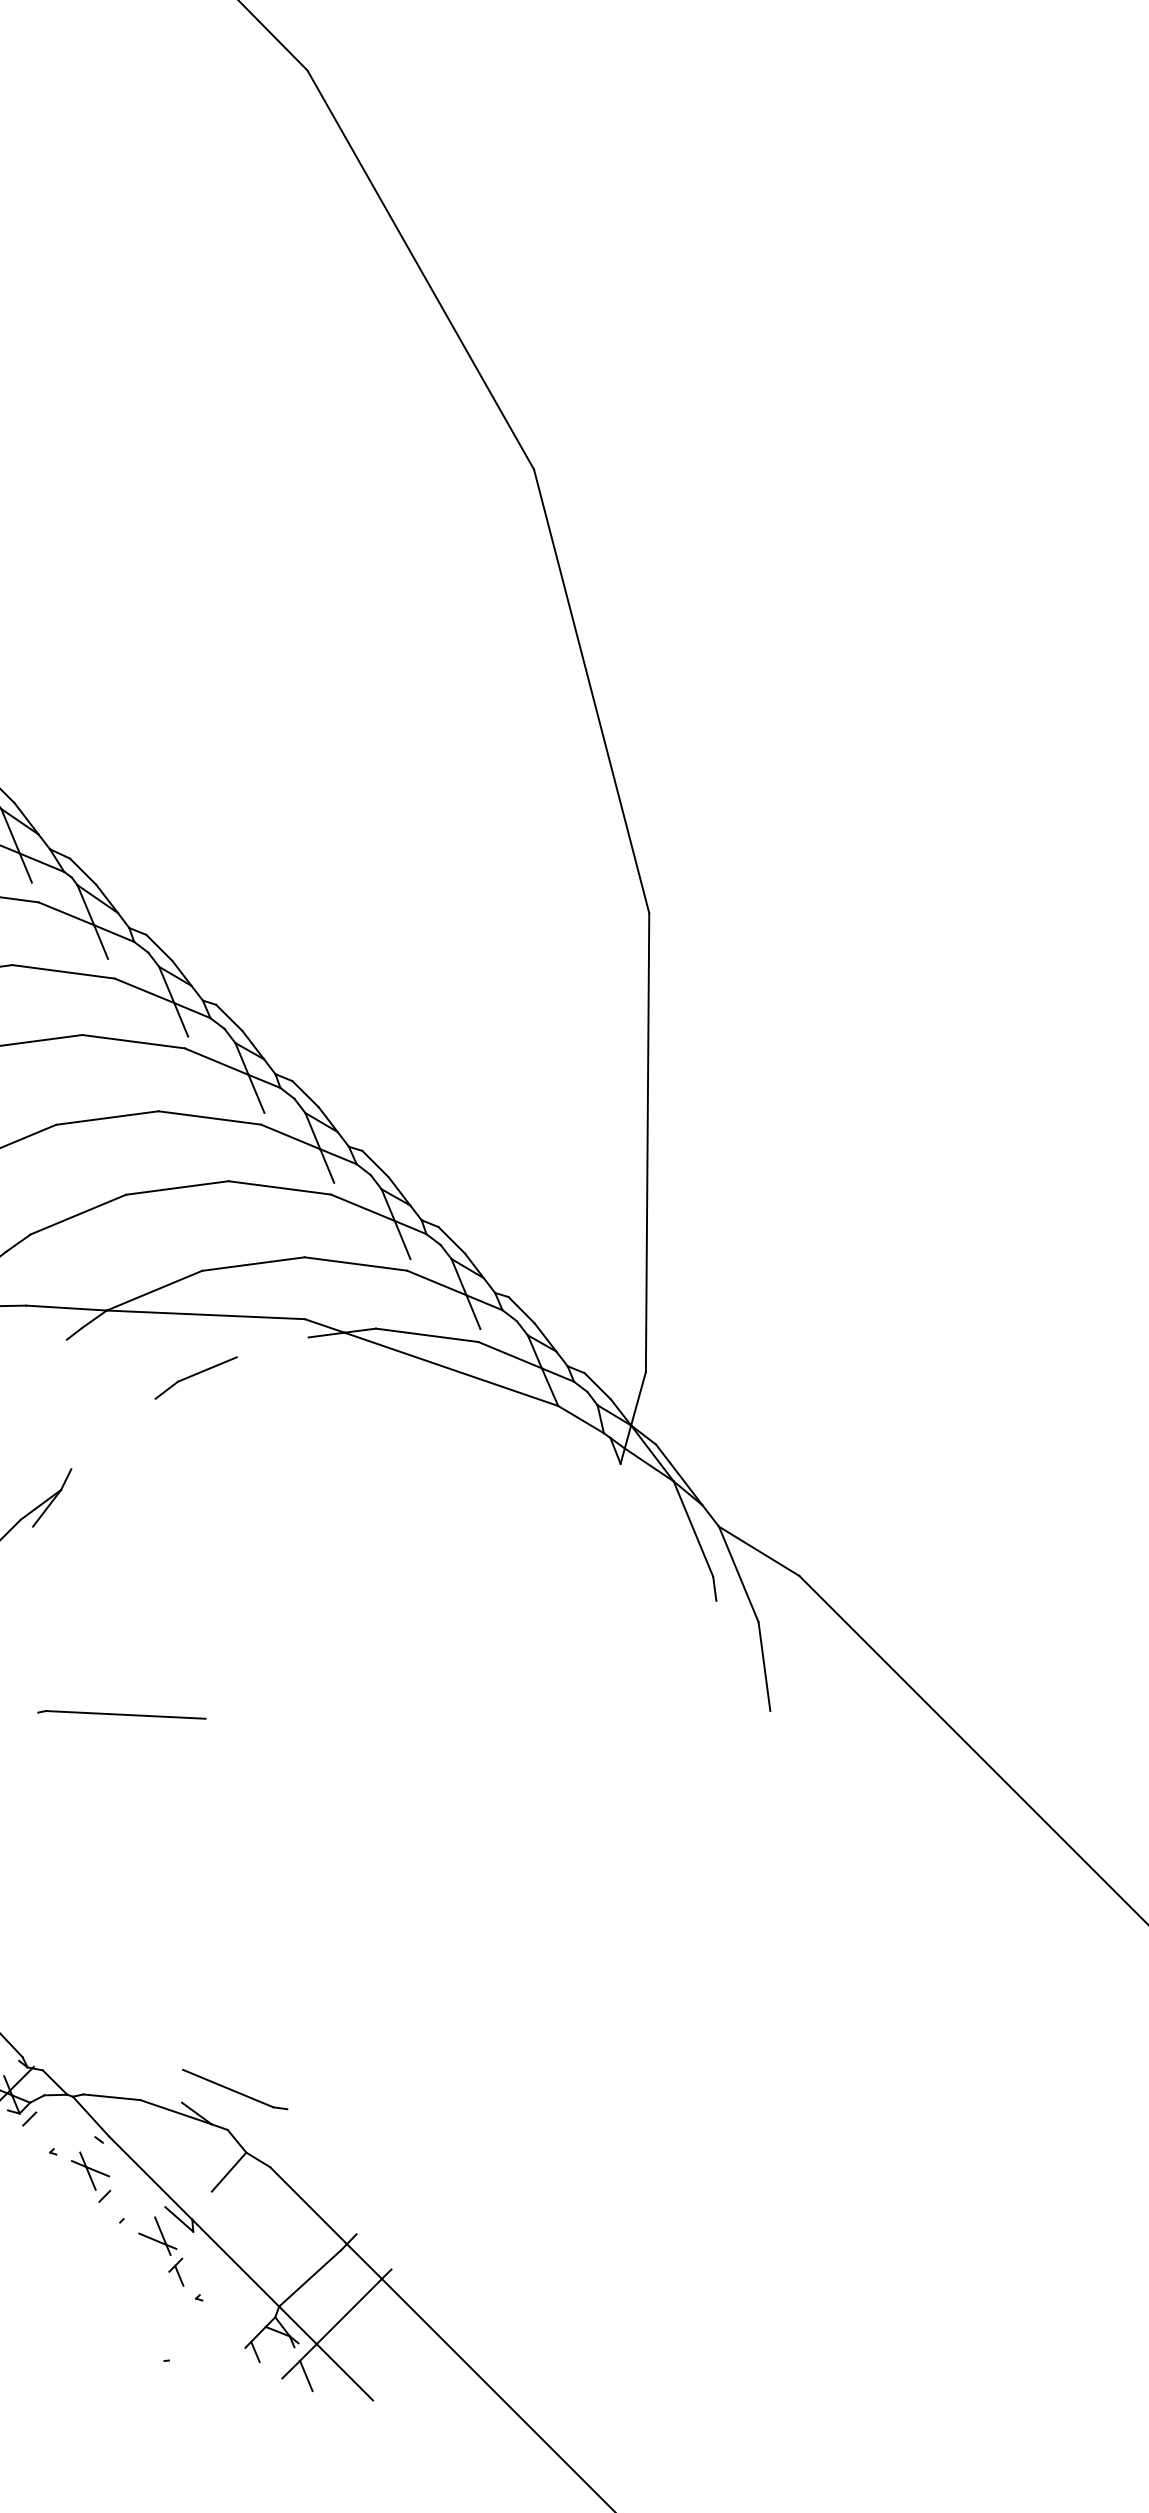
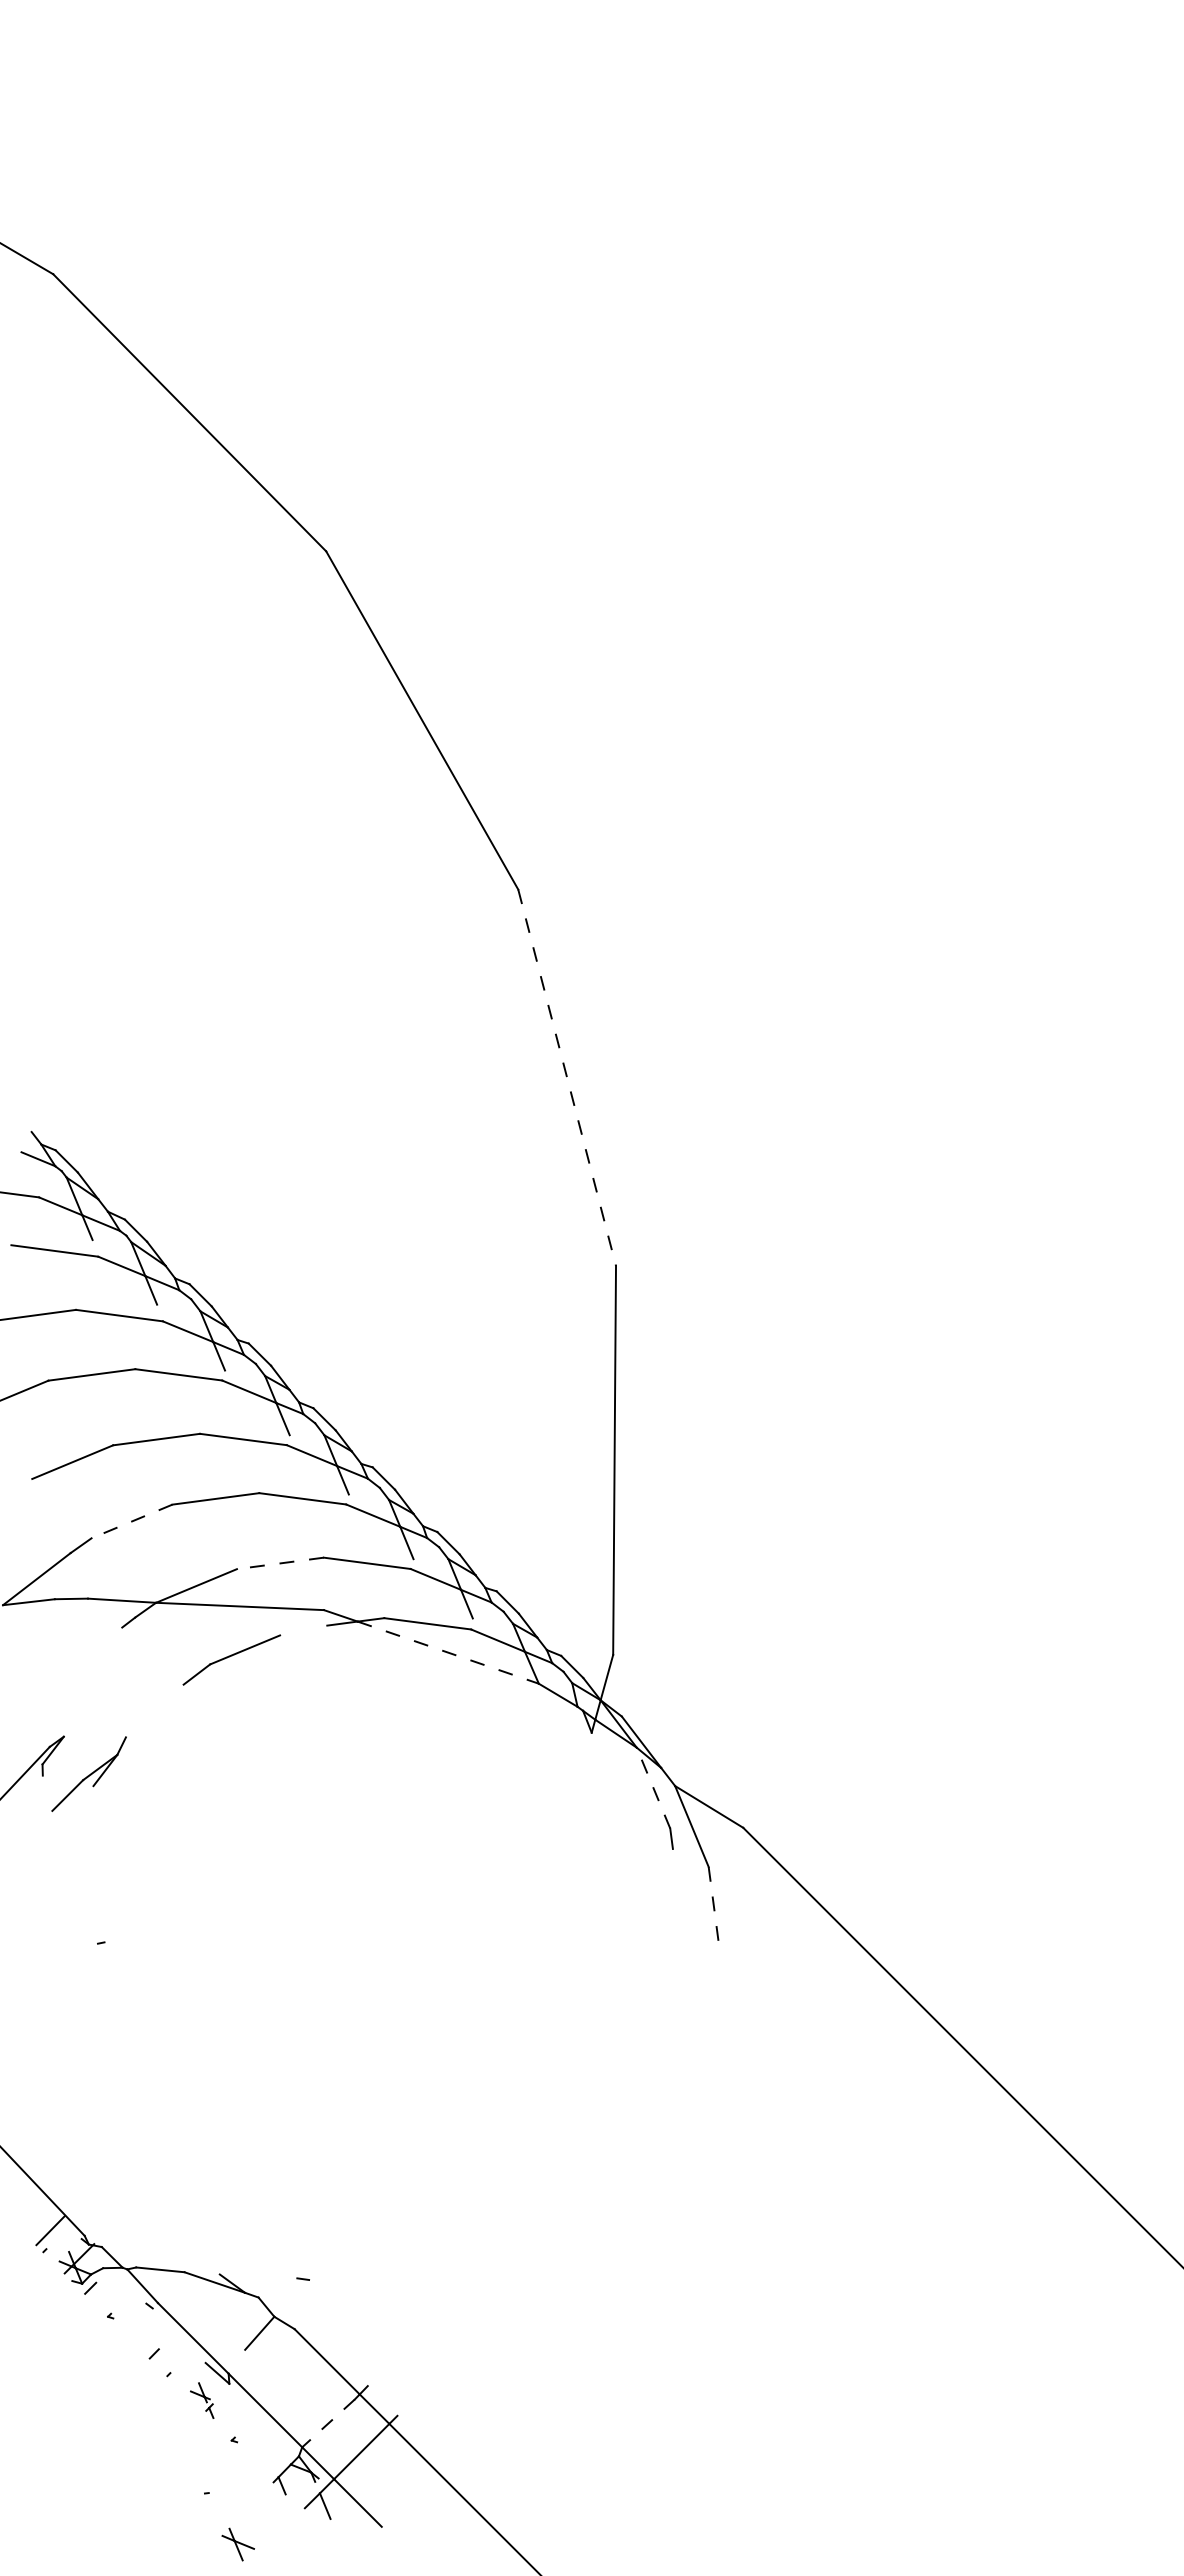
line: (592, 692) -> (567, 1078), solid -> dashed
line: (78, 1214) -> (132, 1521), solid -> dashed
line: (253, 1264) -> (280, 1563), solid -> dashed
line: (451, 1369) -> (448, 1652), solid -> dashed
part: (195, 1377) -> (231, 1659), size x1.4
line: (693, 1529) -> (653, 1788), solid -> dashed
line: (764, 1667) -> (713, 1905), solid -> dashed
line: (124, 1714) -> (171, 1945), removed
line: (227, 2088) -> (258, 2262), removed
part: (89, 2171) -> (237, 2544), moved
part: (160, 2251) -> (201, 2400), size x0.6
line: (310, 2278) -> (328, 2423), solid -> dashed

